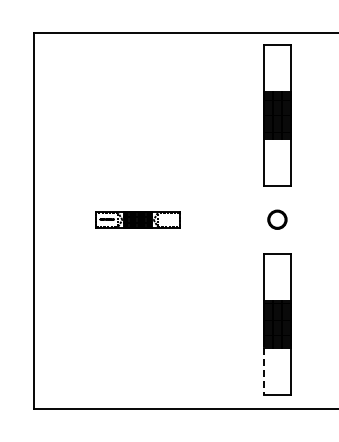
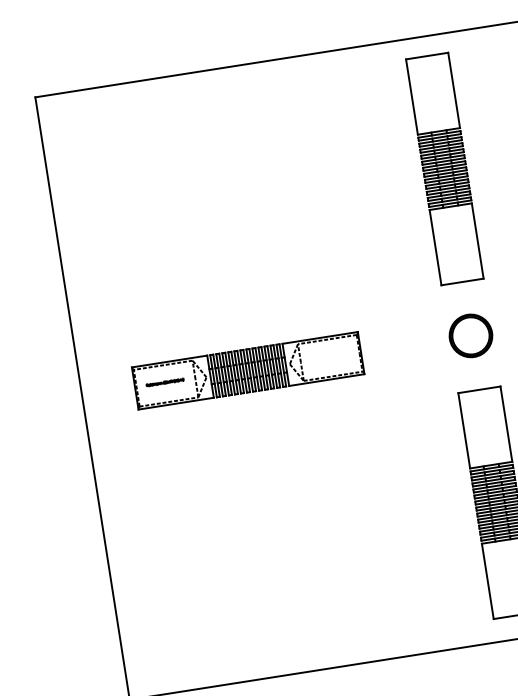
part: (137, 219) -> (247, 370), size x1.67
part: (277, 219) -> (471, 335), size x1.43
line: (264, 371) -> (488, 581), dashed -> solid

